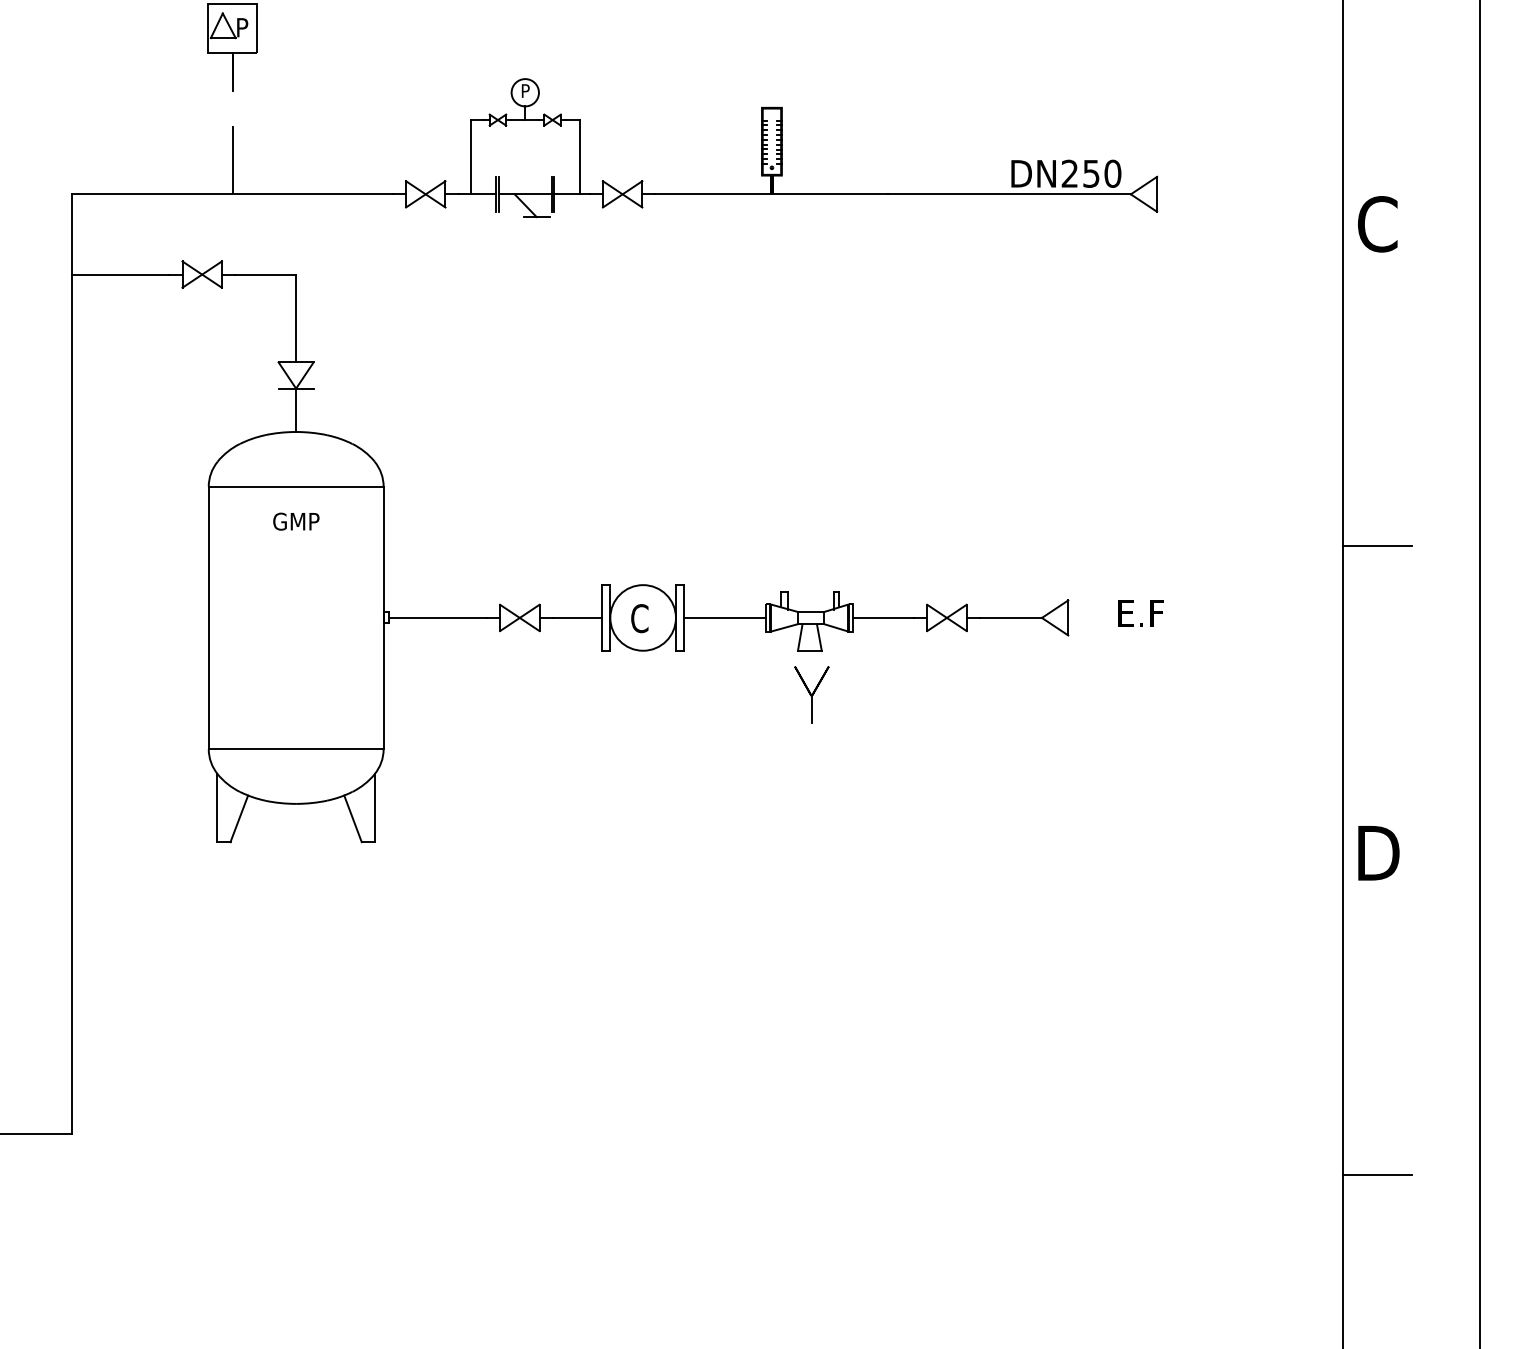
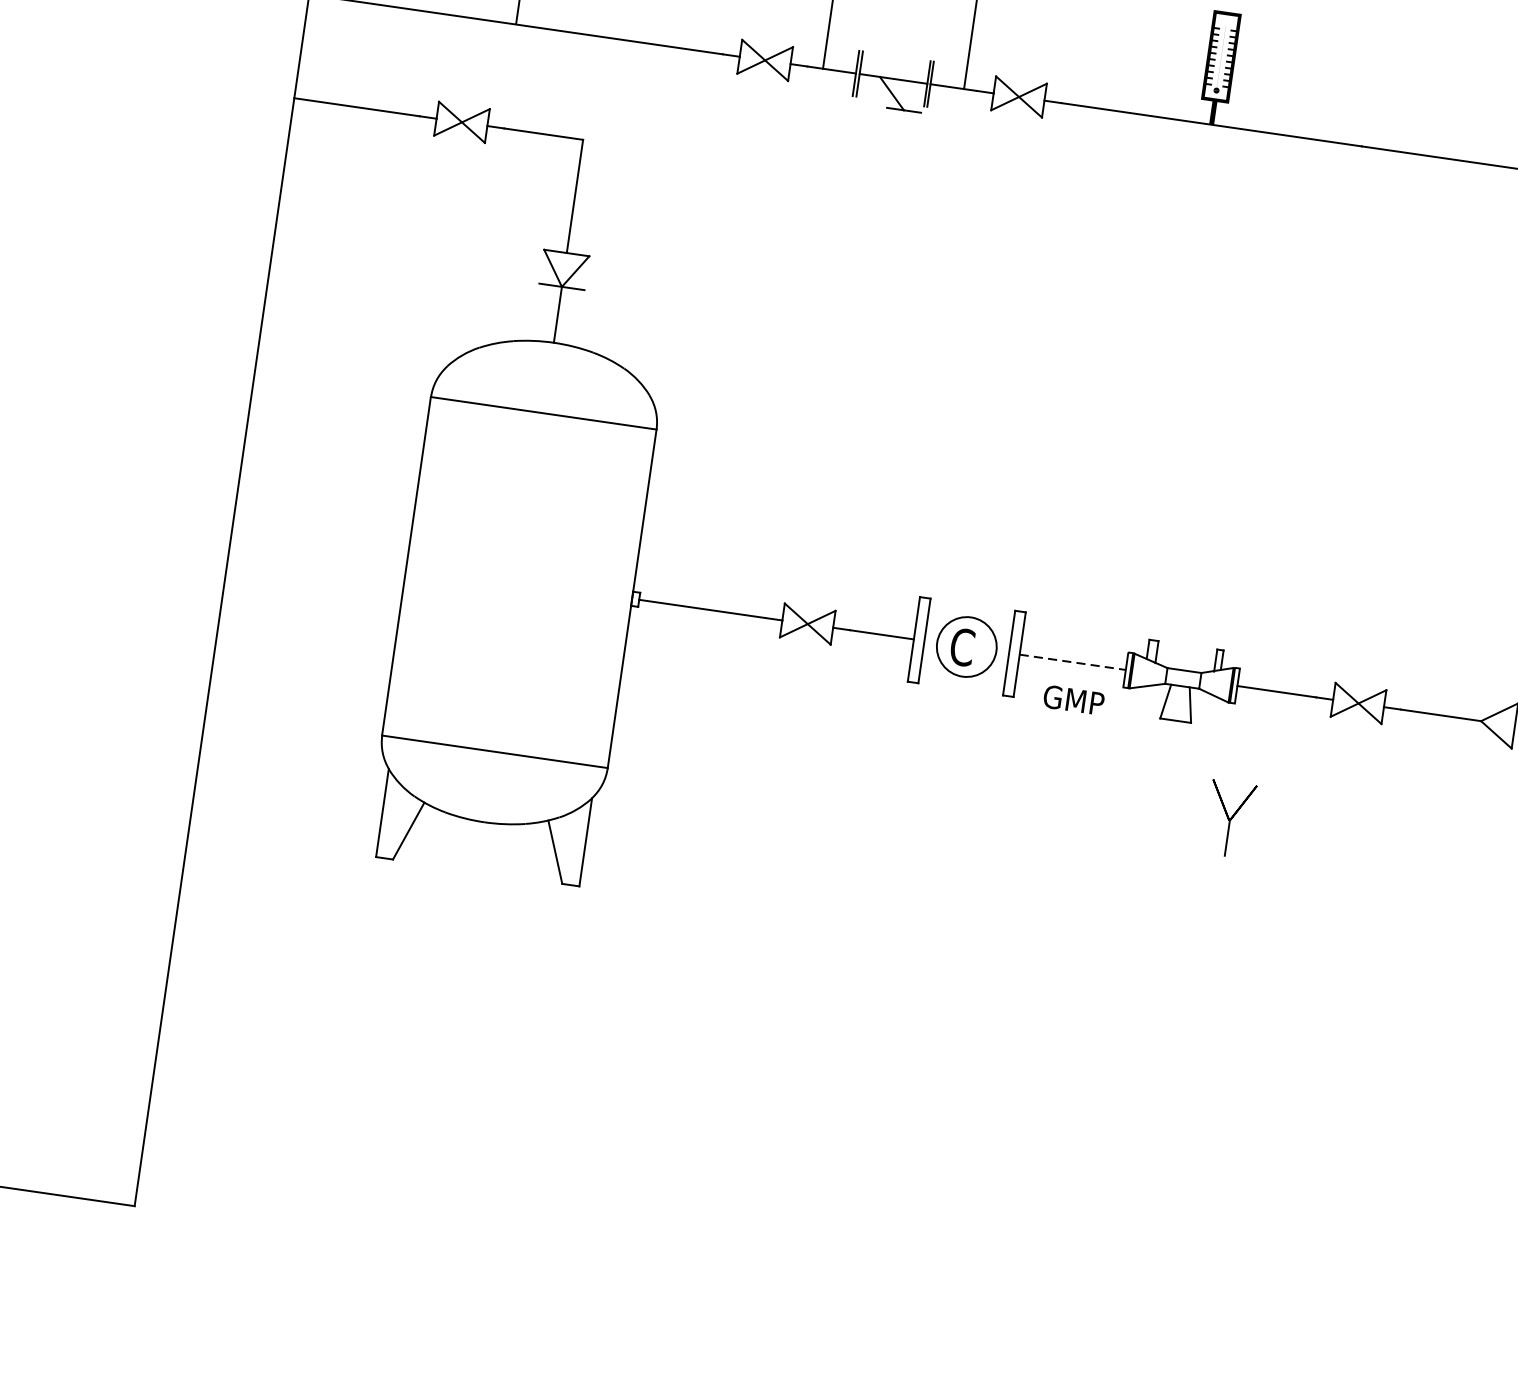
text: (296, 521) -> (1074, 700), moved
circle: (642, 617) -> (966, 646), size x0.7
line: (725, 617) -> (1073, 661), solid -> dashed
part: (811, 694) -> (1229, 818), moved

